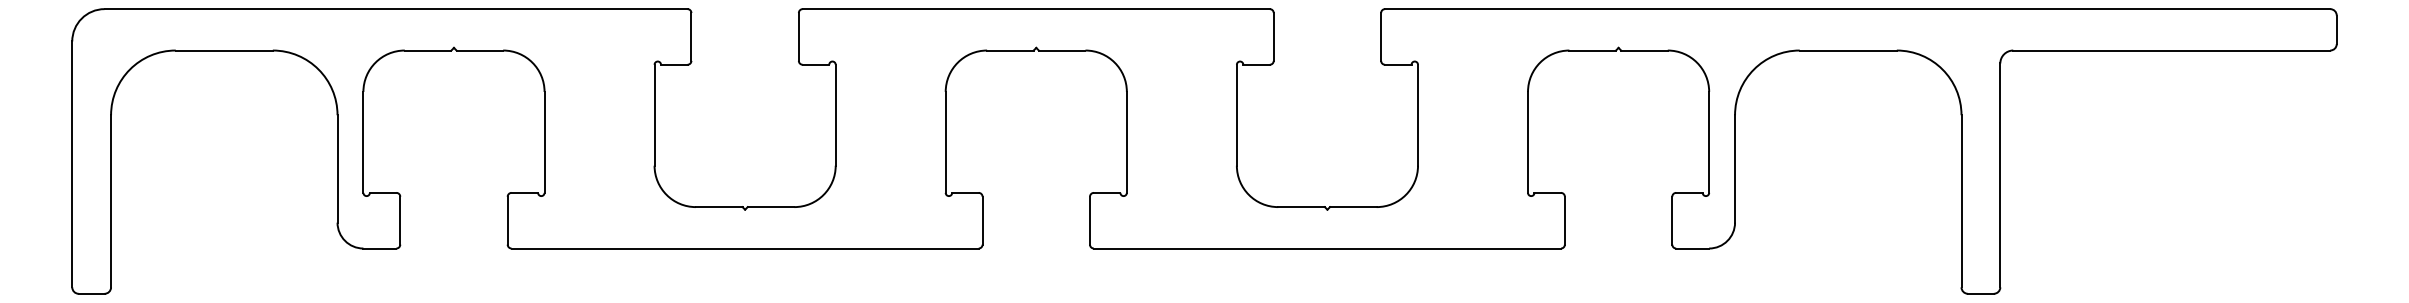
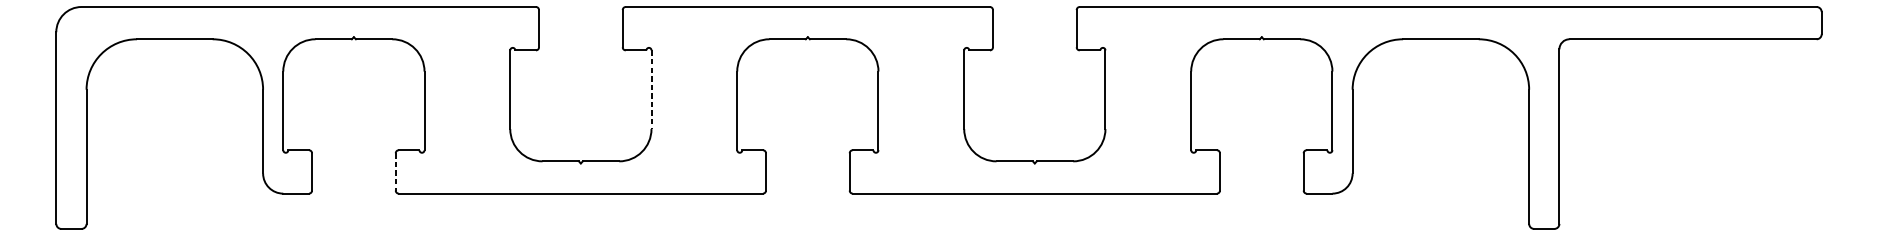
line: (835, 115) -> (651, 89), solid -> dashed
line: (507, 220) -> (395, 171), solid -> dashed

